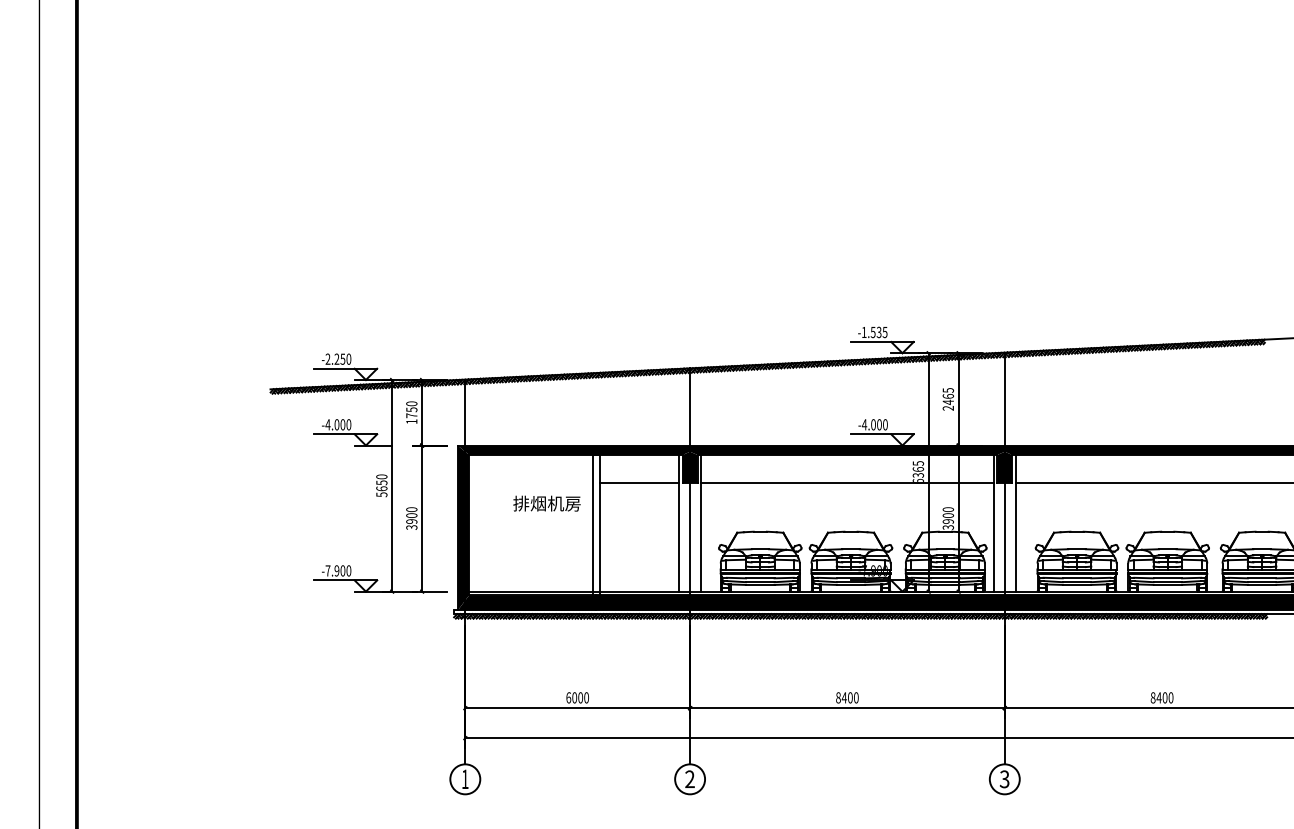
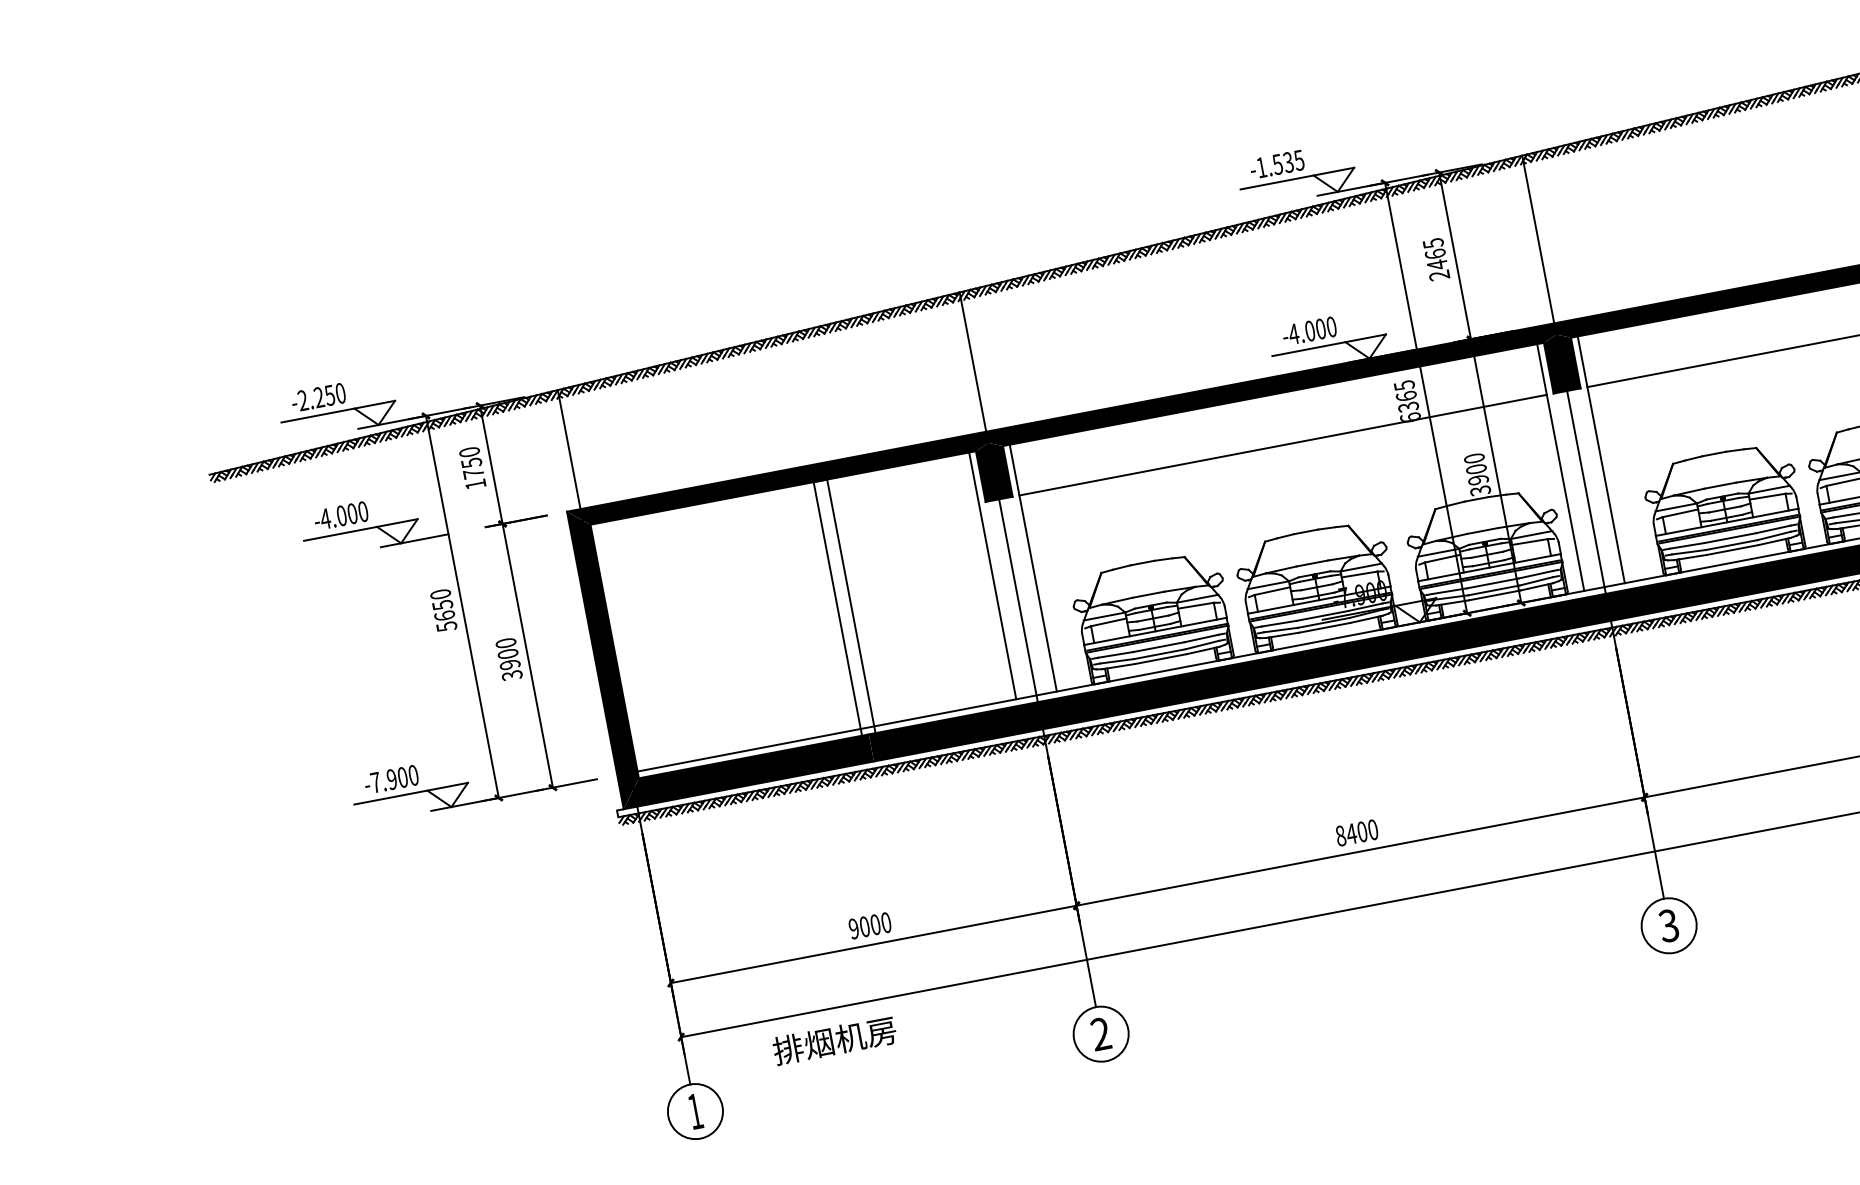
line: (639, 483) -> (907, 517), removed
text: (546, 503) -> (833, 1040), moved
text: (568, 697) -> (853, 928), 6000 -> 9000

